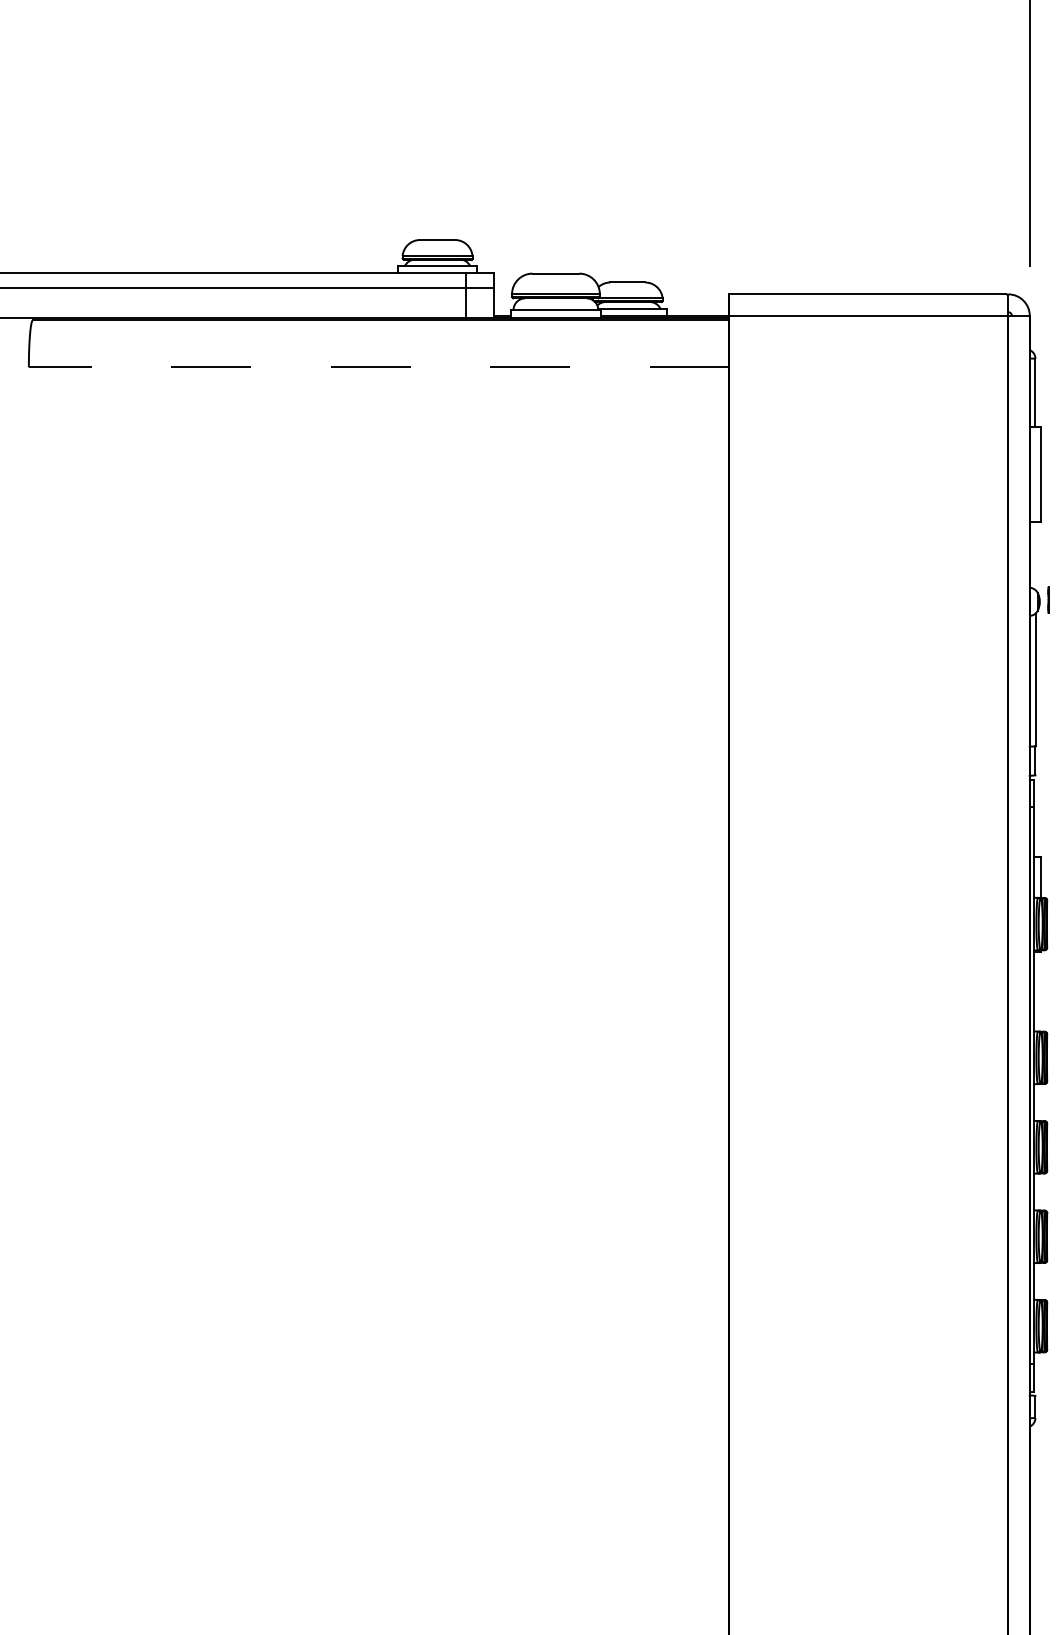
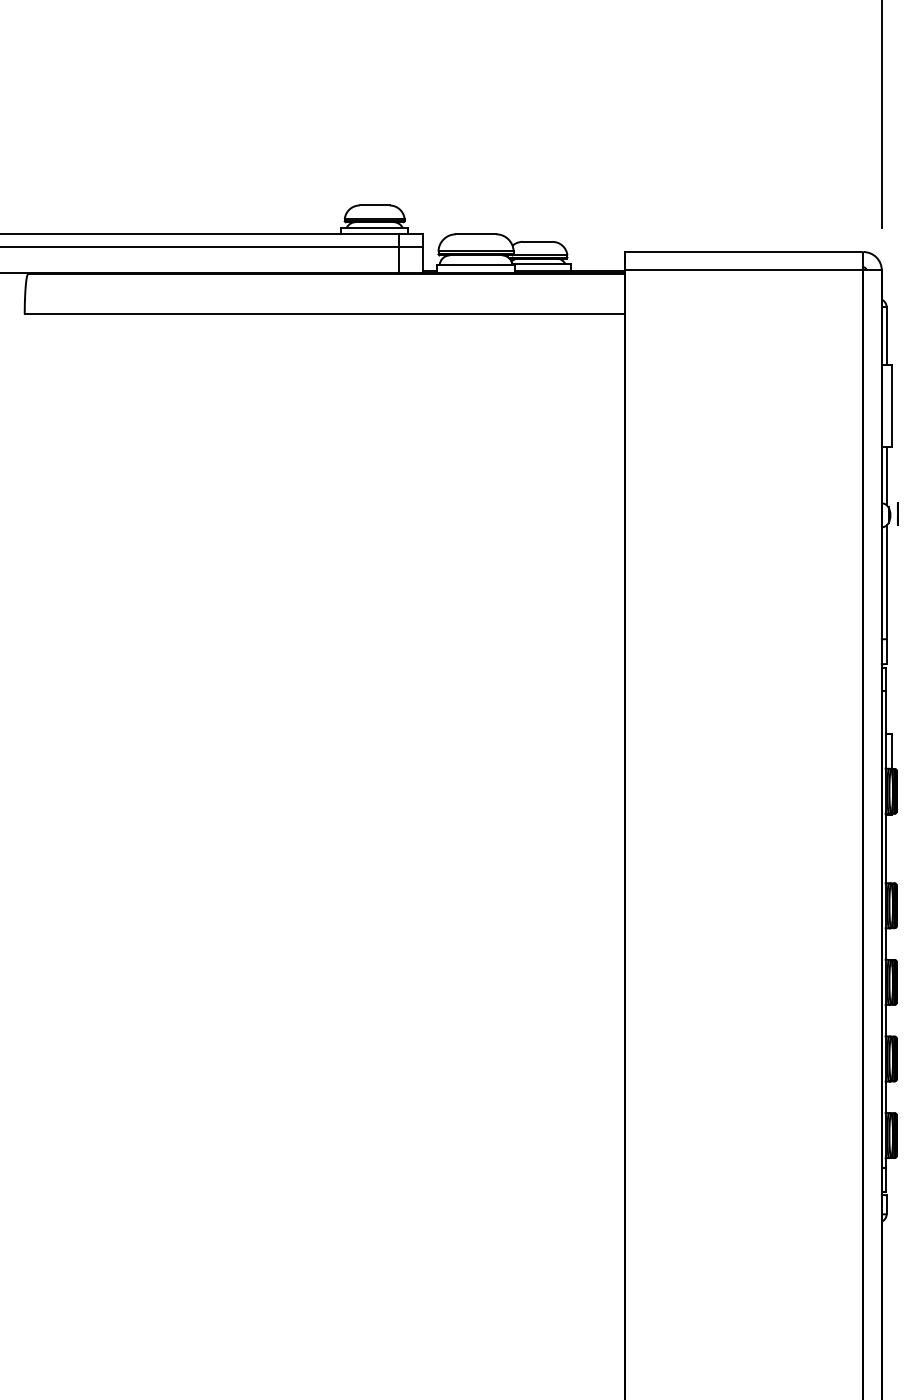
line: (378, 367) -> (324, 314), dashed -> solid
line: (1035, 555) -> (886, 475), added

